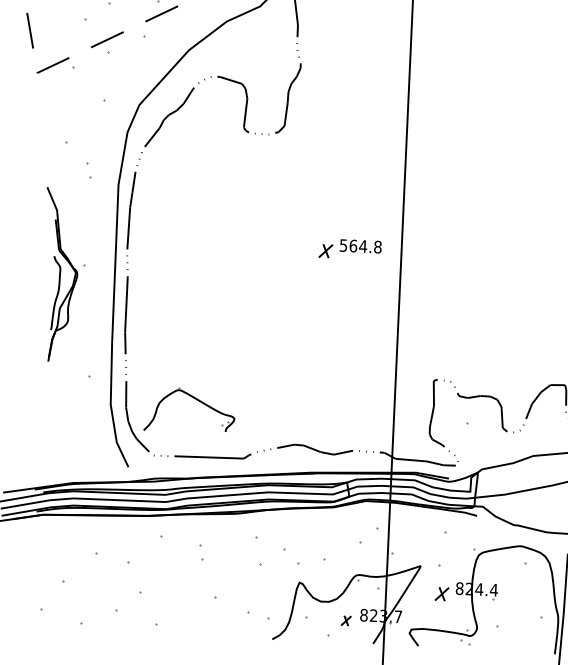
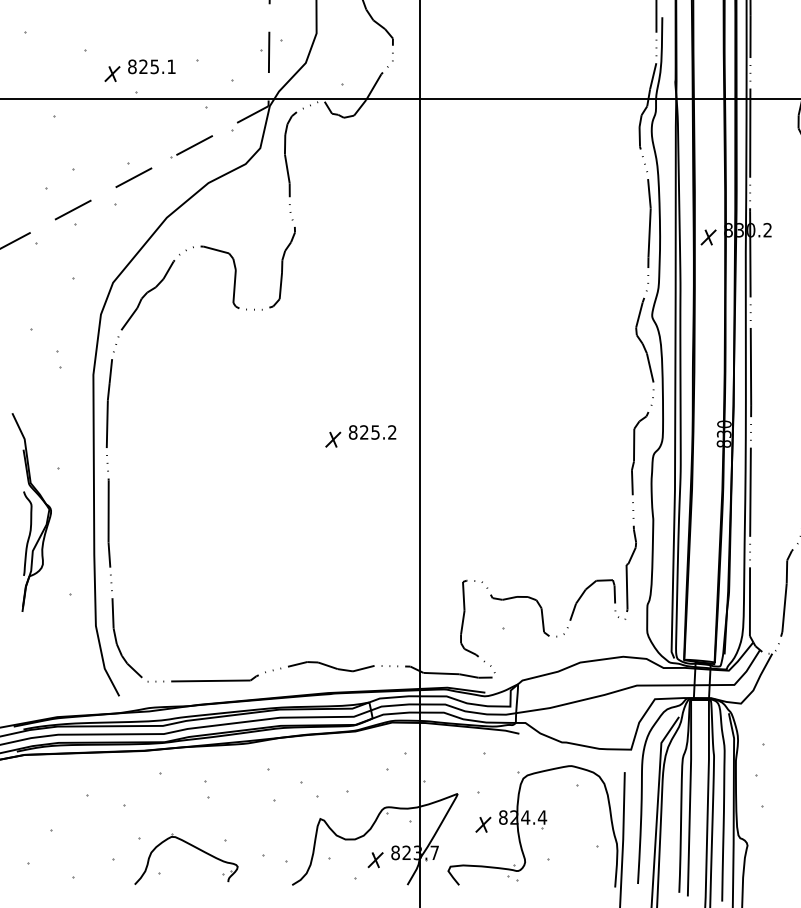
text: (360, 246) -> (372, 432), 564.8 -> 825.2
part: (60, 274) -> (31, 512), moved
part: (194, 399) -> (191, 846), moved
part: (346, 621) -> (375, 860), size x1.43

